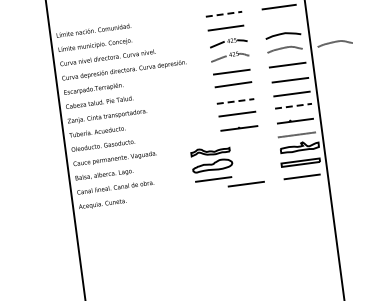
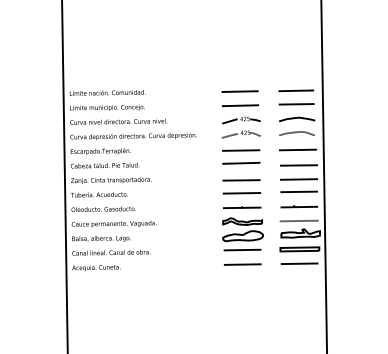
line: (224, 14) -> (240, 91), dashed -> solid
line: (280, 20) -> (296, 104), added
curve: (334, 43) -> (347, 133), removed
line: (236, 101) -> (242, 180), dashed -> solid
line: (293, 105) -> (299, 191), dashed -> solid
part: (211, 164) -> (242, 234), moved

